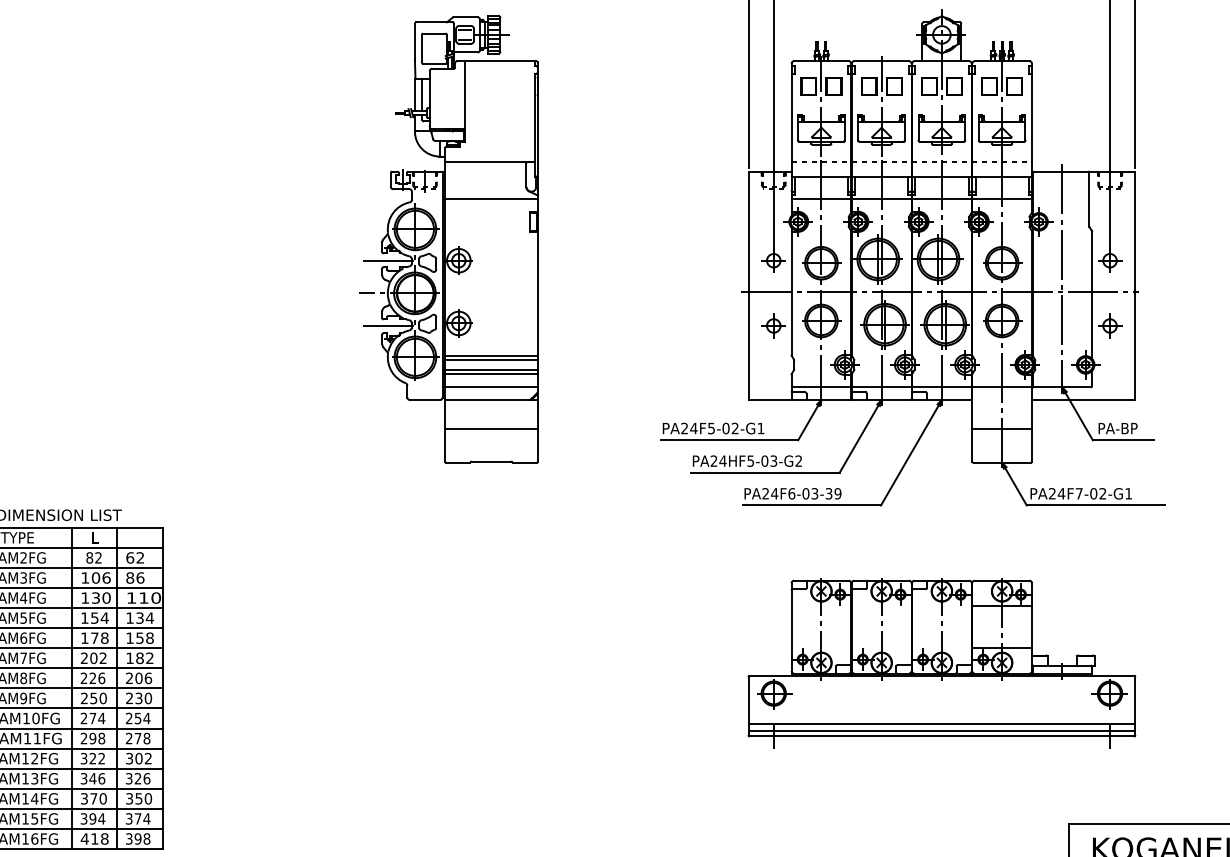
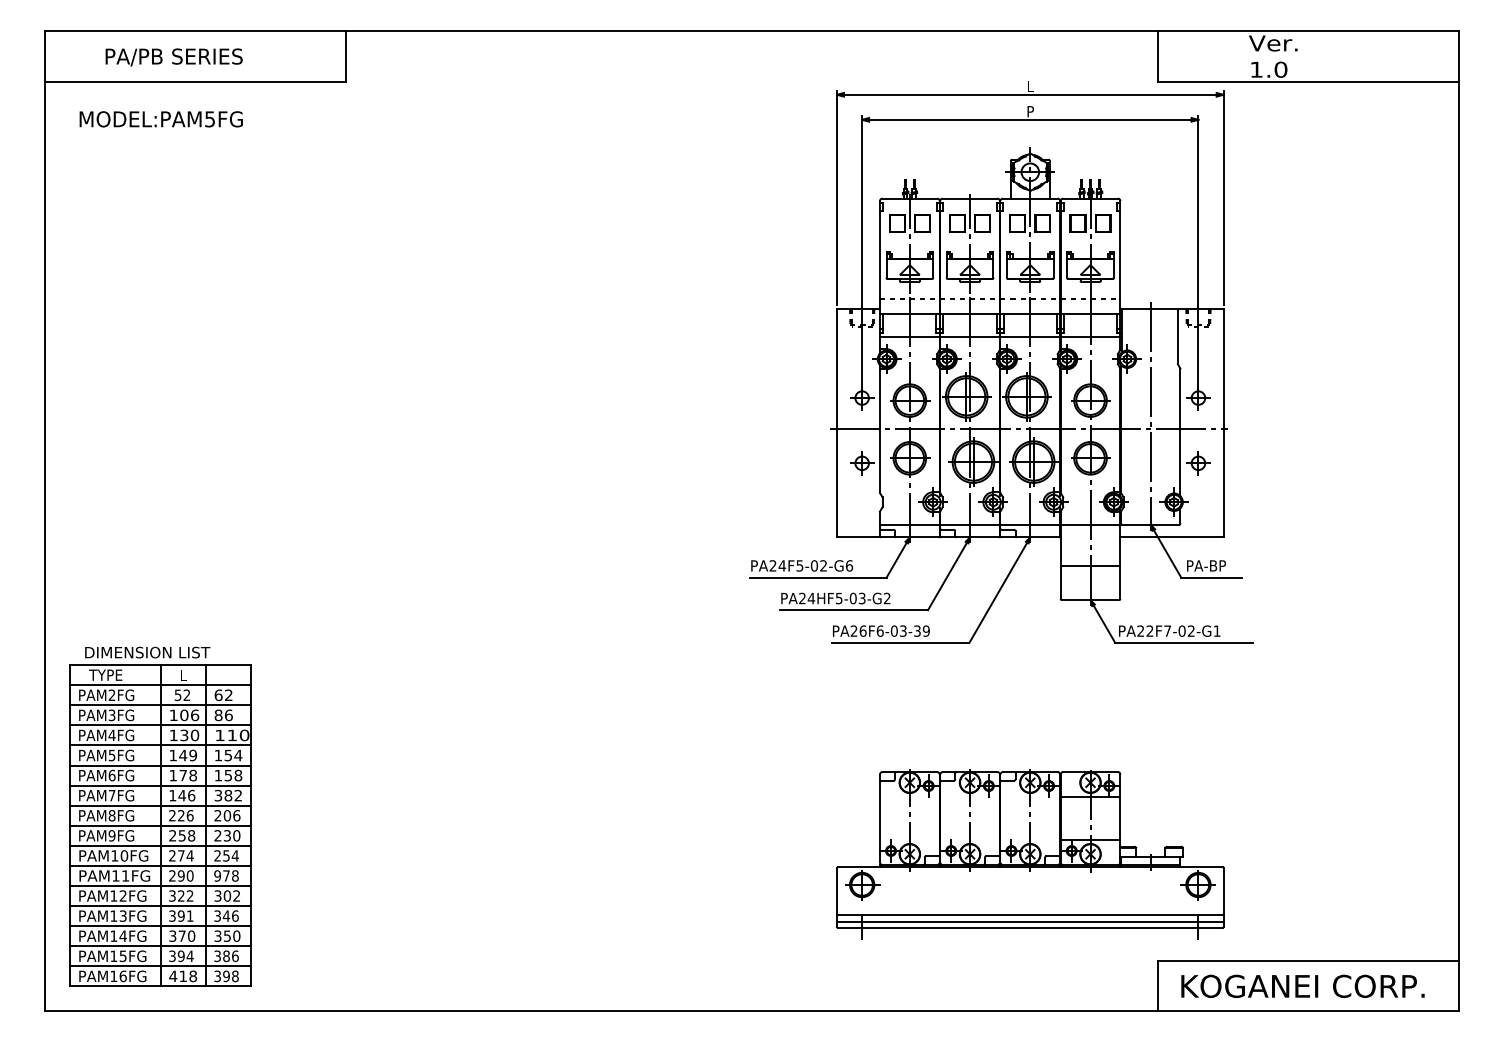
part: (449, 239) -> (537, 376), removed
text: (761, 428) -> (849, 565), PA24F5-02-G1 -> PA24F5-02-G6
text: (774, 493) -> (862, 630), PA24F6-03-39 -> PA26F6-03-39
text: (1061, 493) -> (1149, 630), PA24F7-02-G1 -> PA22F7-02-G1
text: (89, 557) -> (177, 694), 82 -> 52
text: (140, 617) -> (228, 754), 134 -> 154
text: (100, 618) -> (188, 755), 154 -> 149
text: (94, 658) -> (182, 795), 202 -> 146
text: (130, 658) -> (218, 795), 182 -> 382
part: (942, 663) -> (1030, 854), moved
text: (103, 698) -> (191, 835), 250 -> 258
text: (101, 738) -> (189, 875), 298 -> 290
text: (129, 738) -> (217, 875), 278 -> 978
text: (97, 778) -> (185, 915), 346 -> 391
text: (138, 778) -> (226, 915), 326 -> 346
text: (142, 819) -> (230, 956), 374 -> 386

